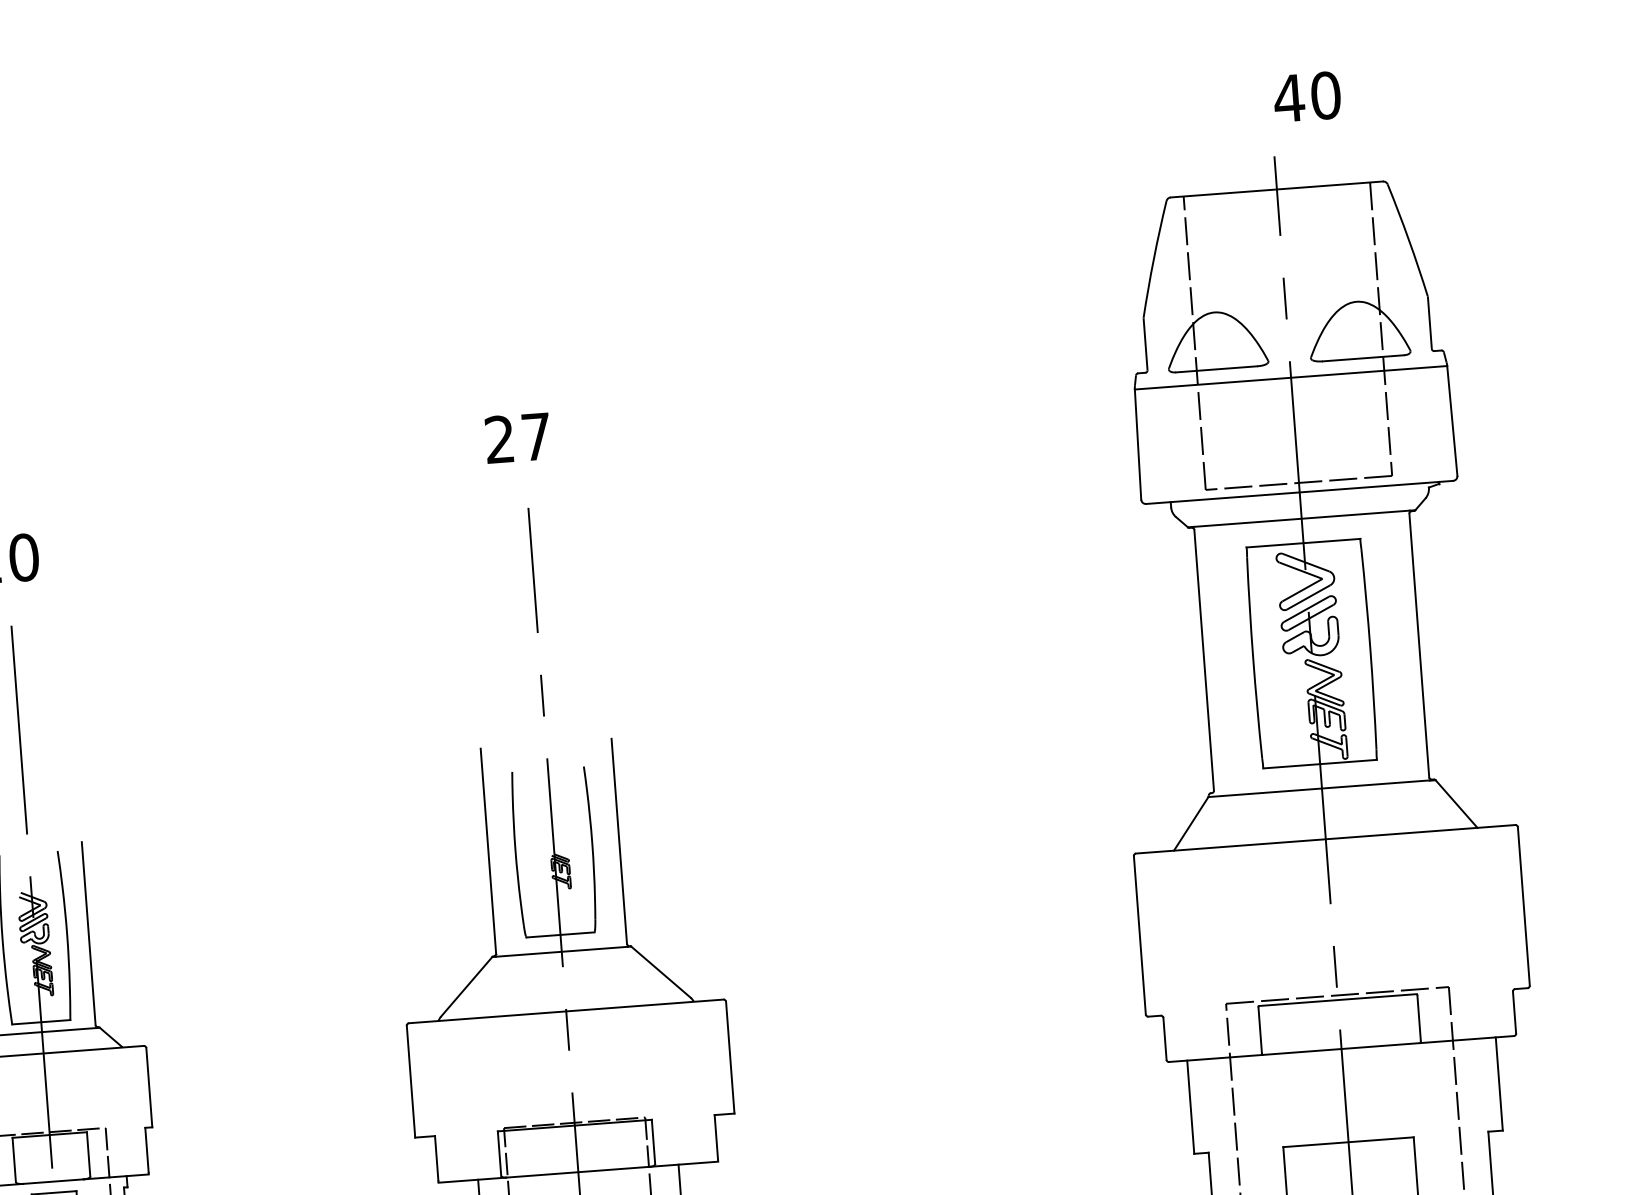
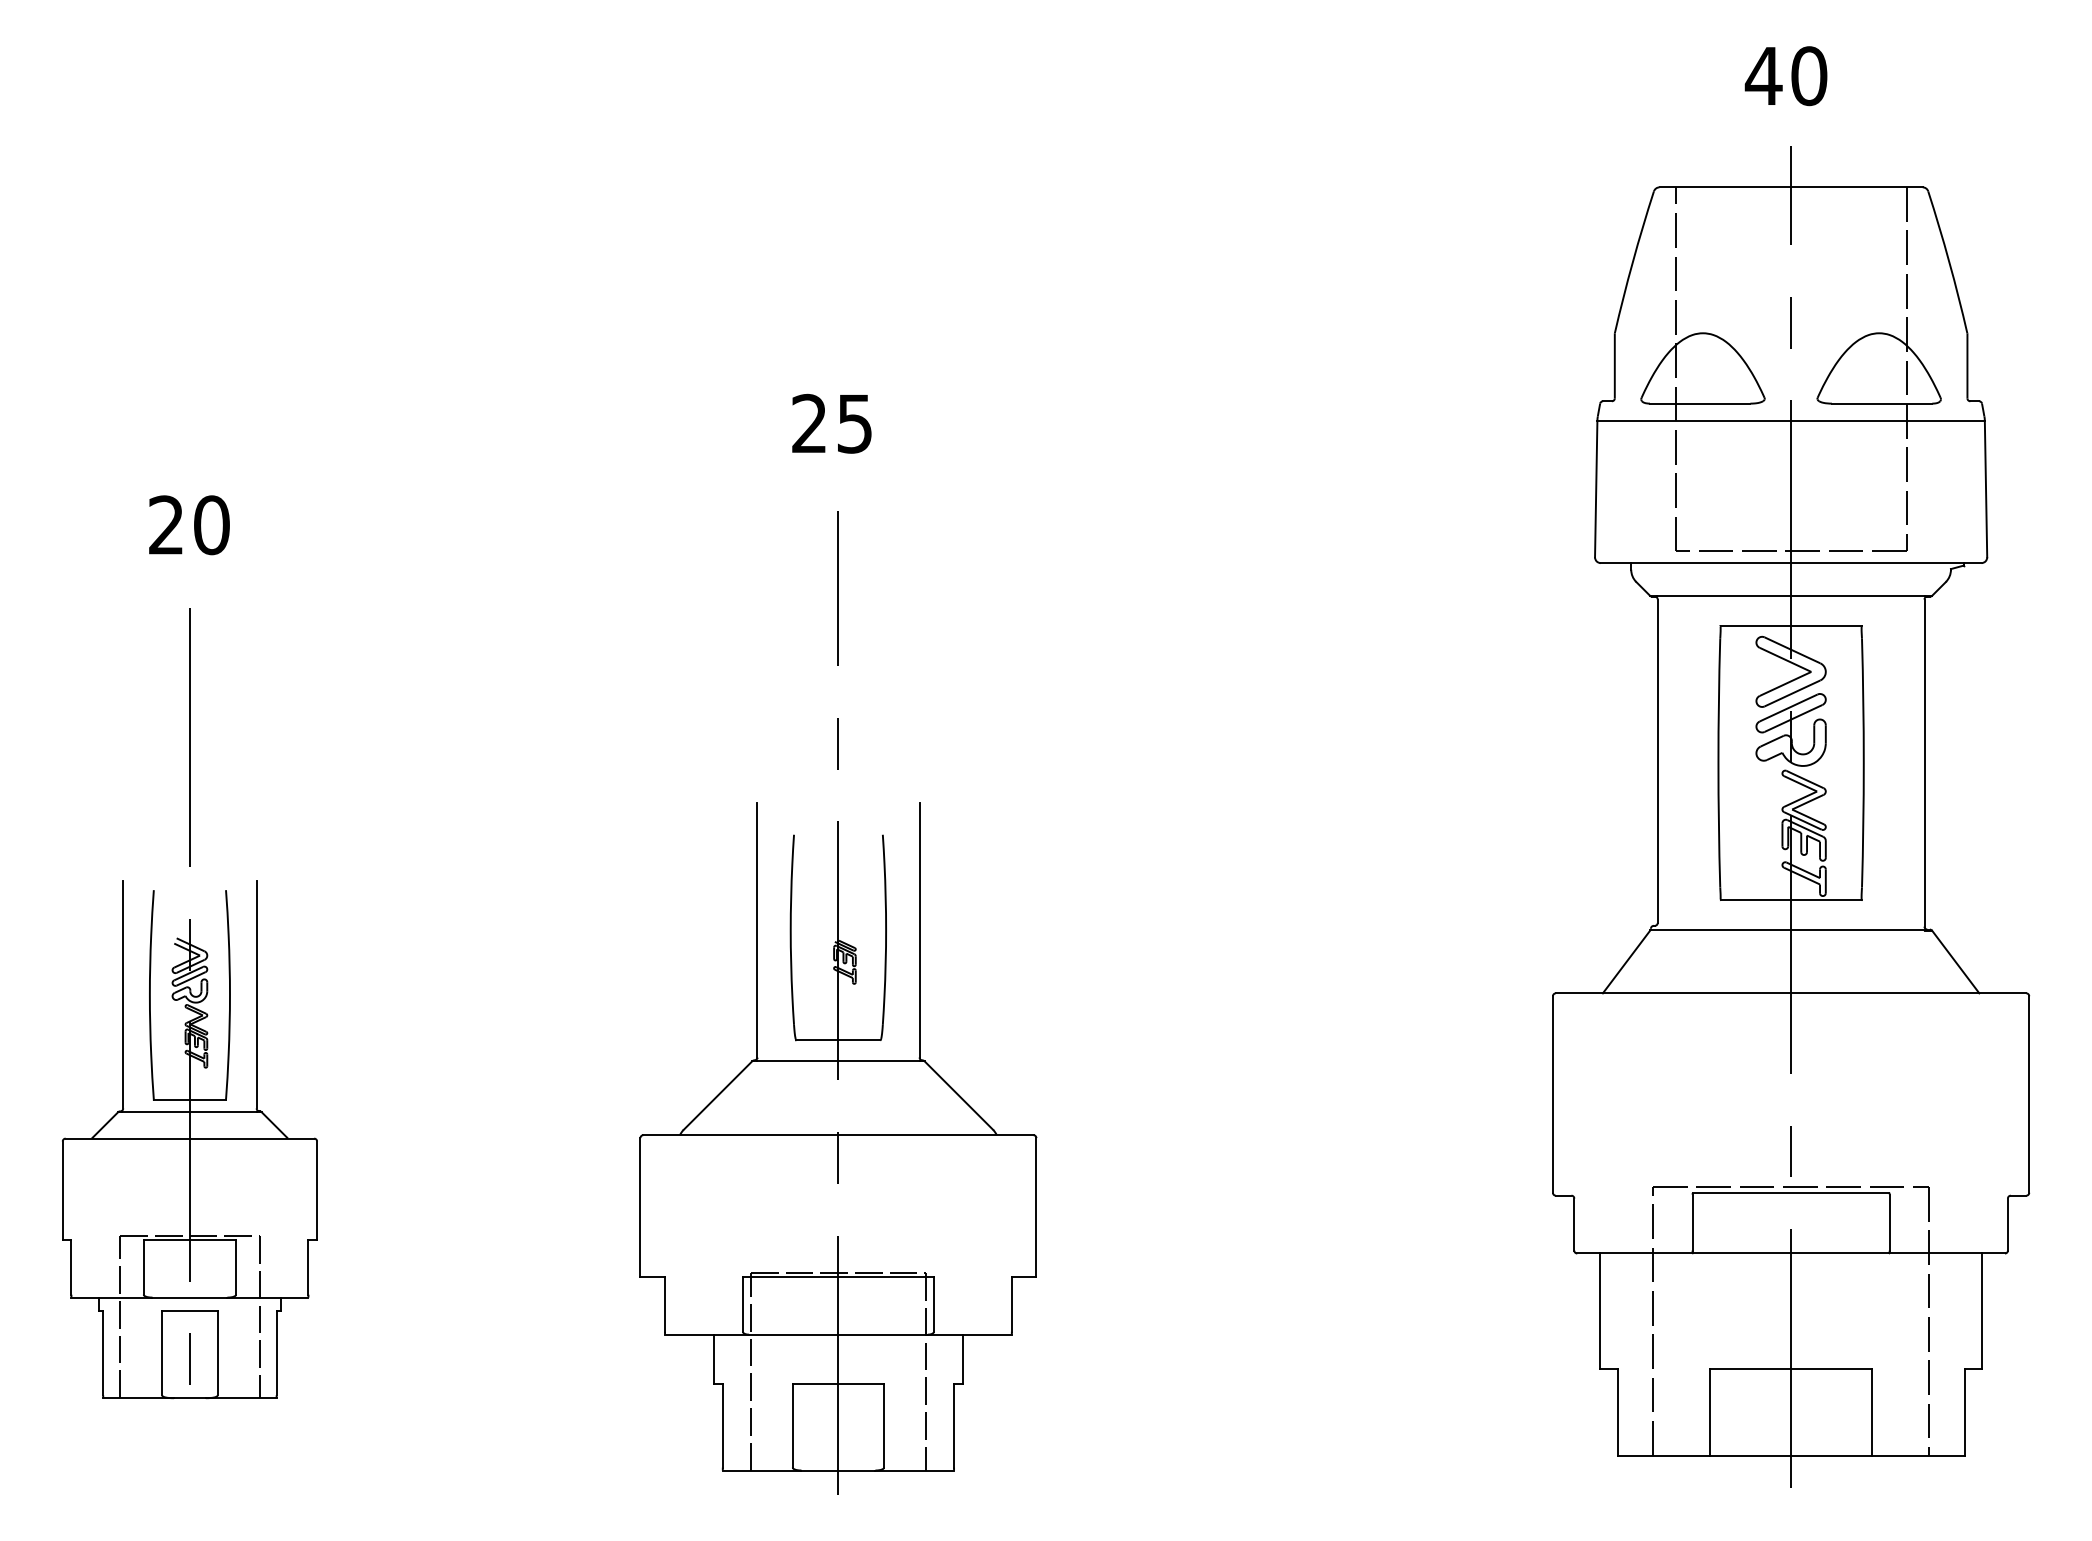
text: (1306, 97) -> (1785, 76), moved
text: (536, 437) -> (854, 424), 27 -> 25

